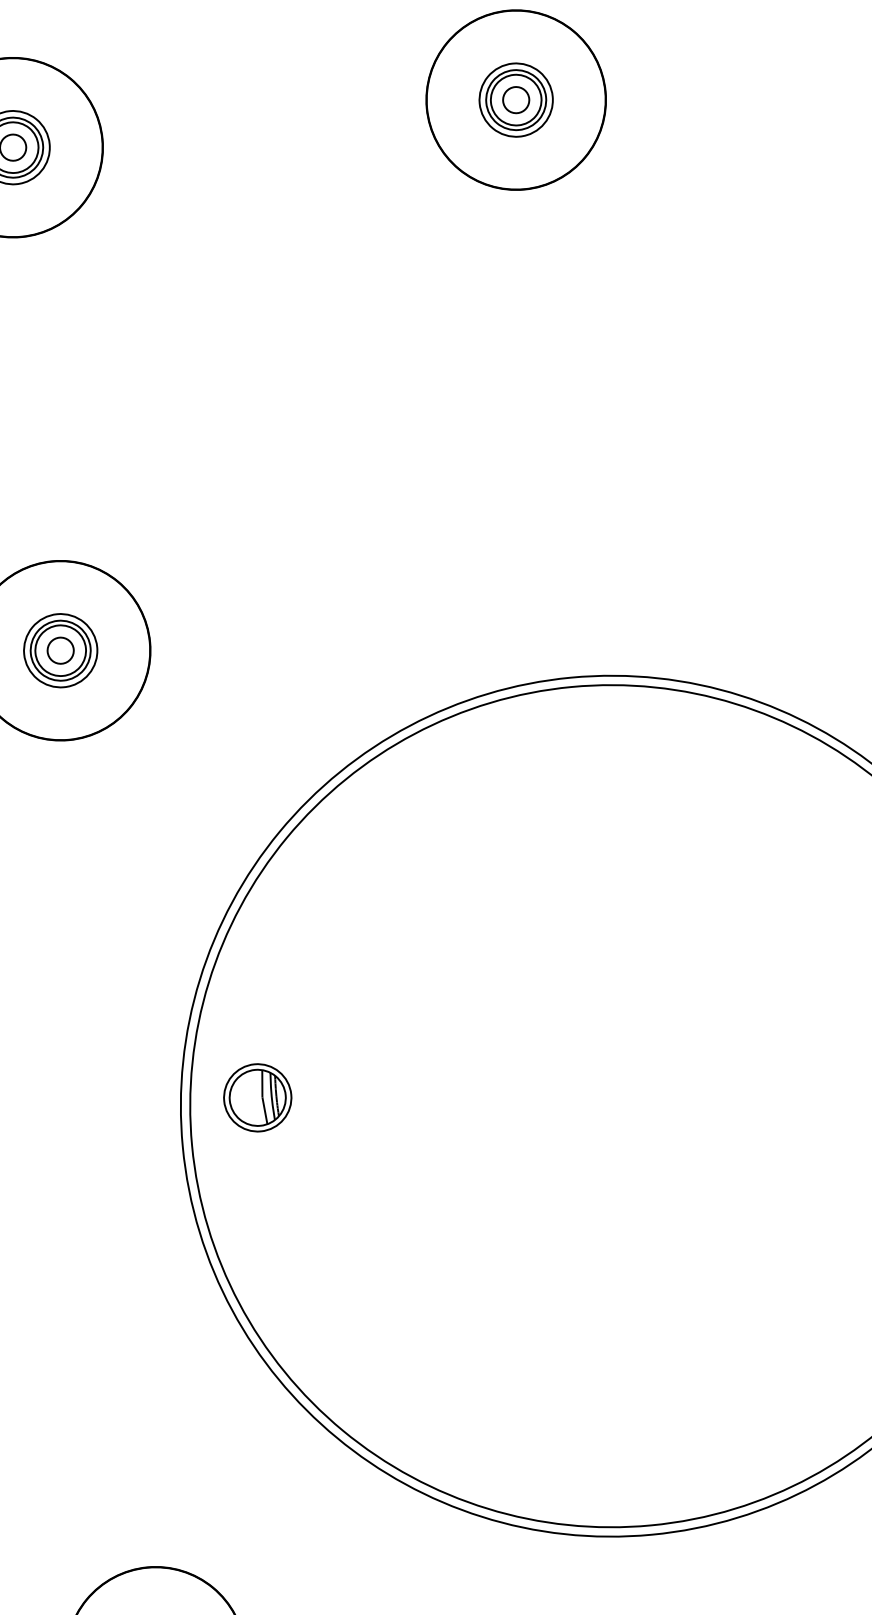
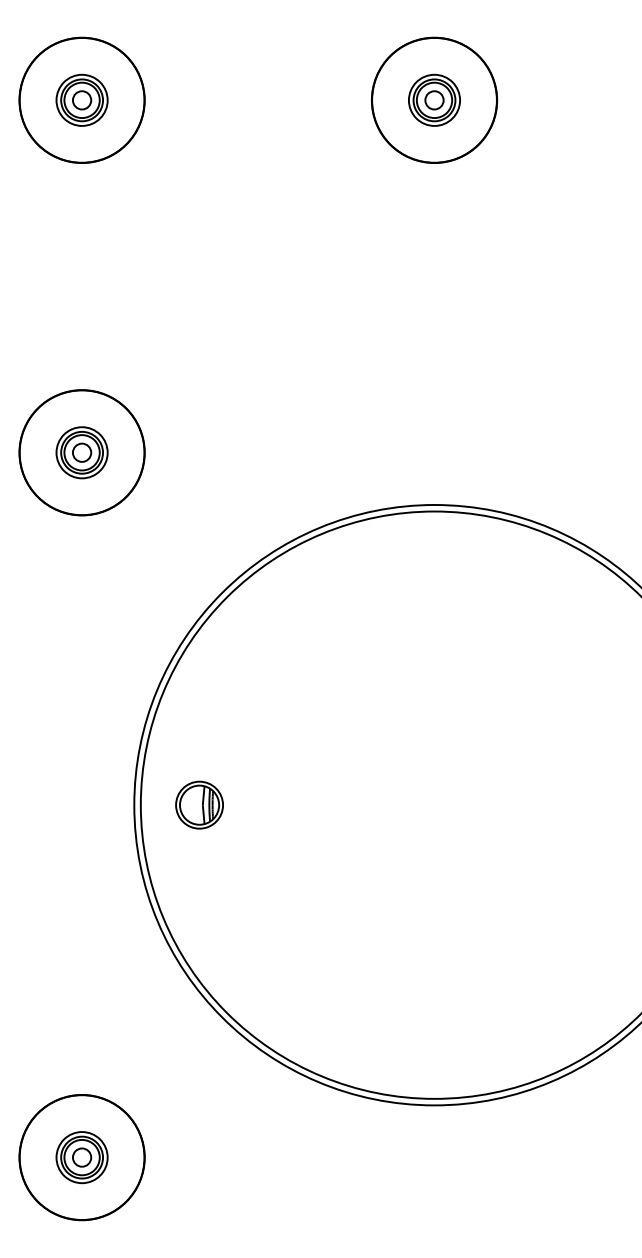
part: (257, 1096) -> (199, 804), moved

